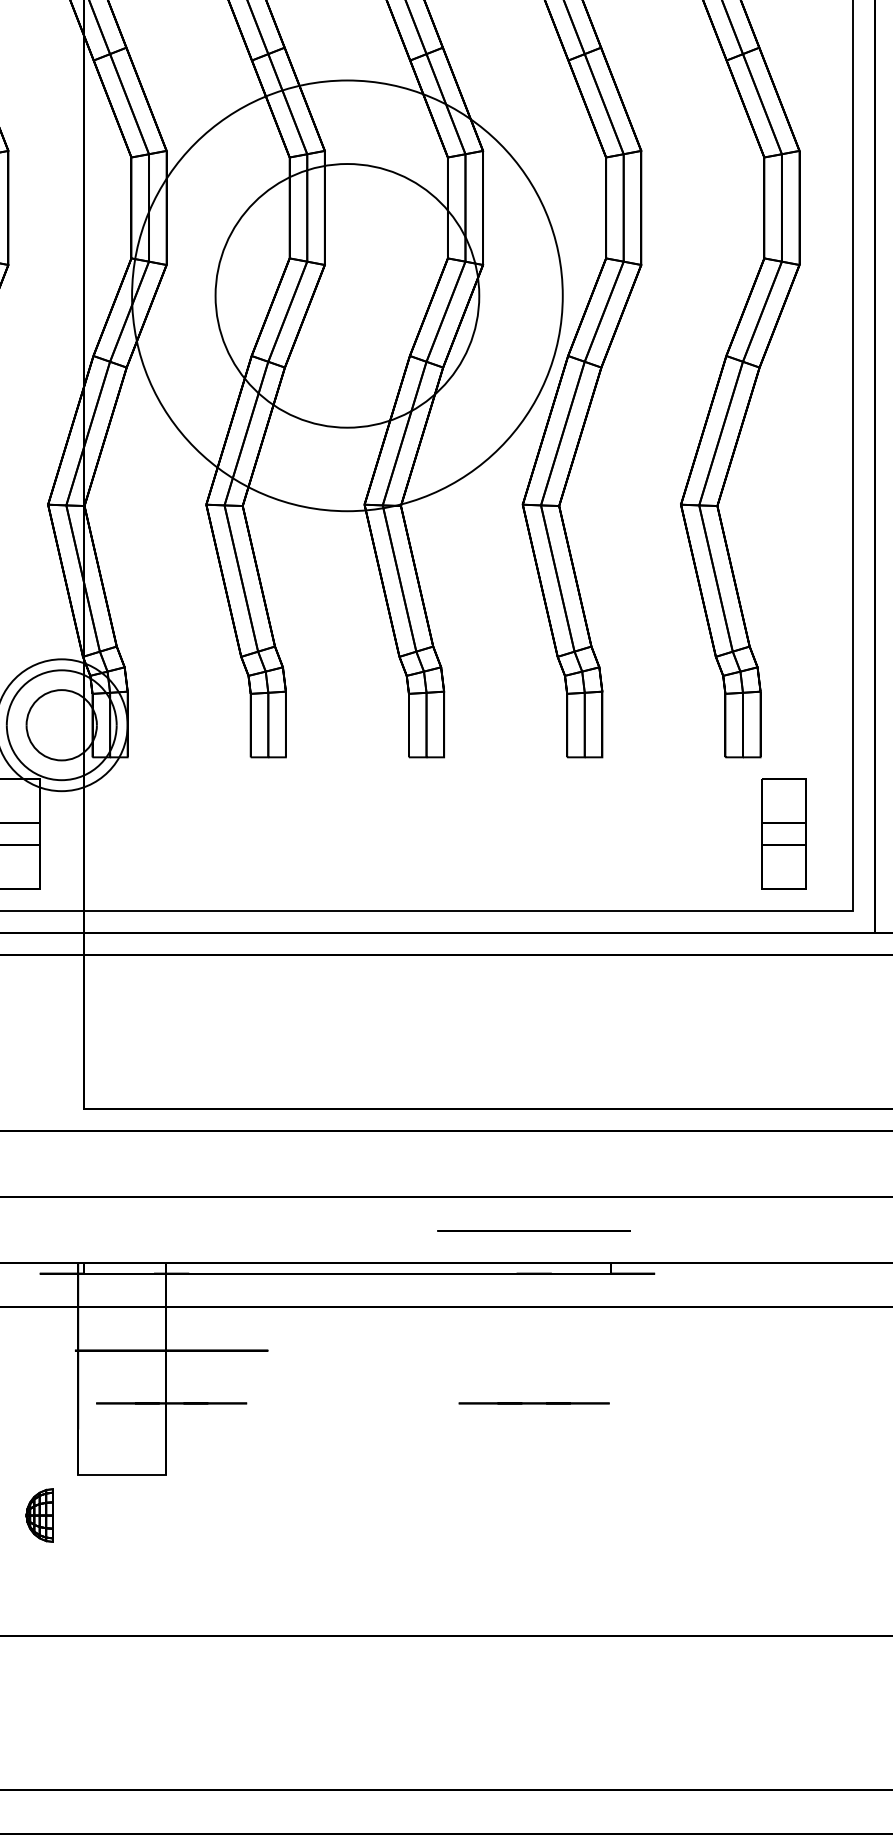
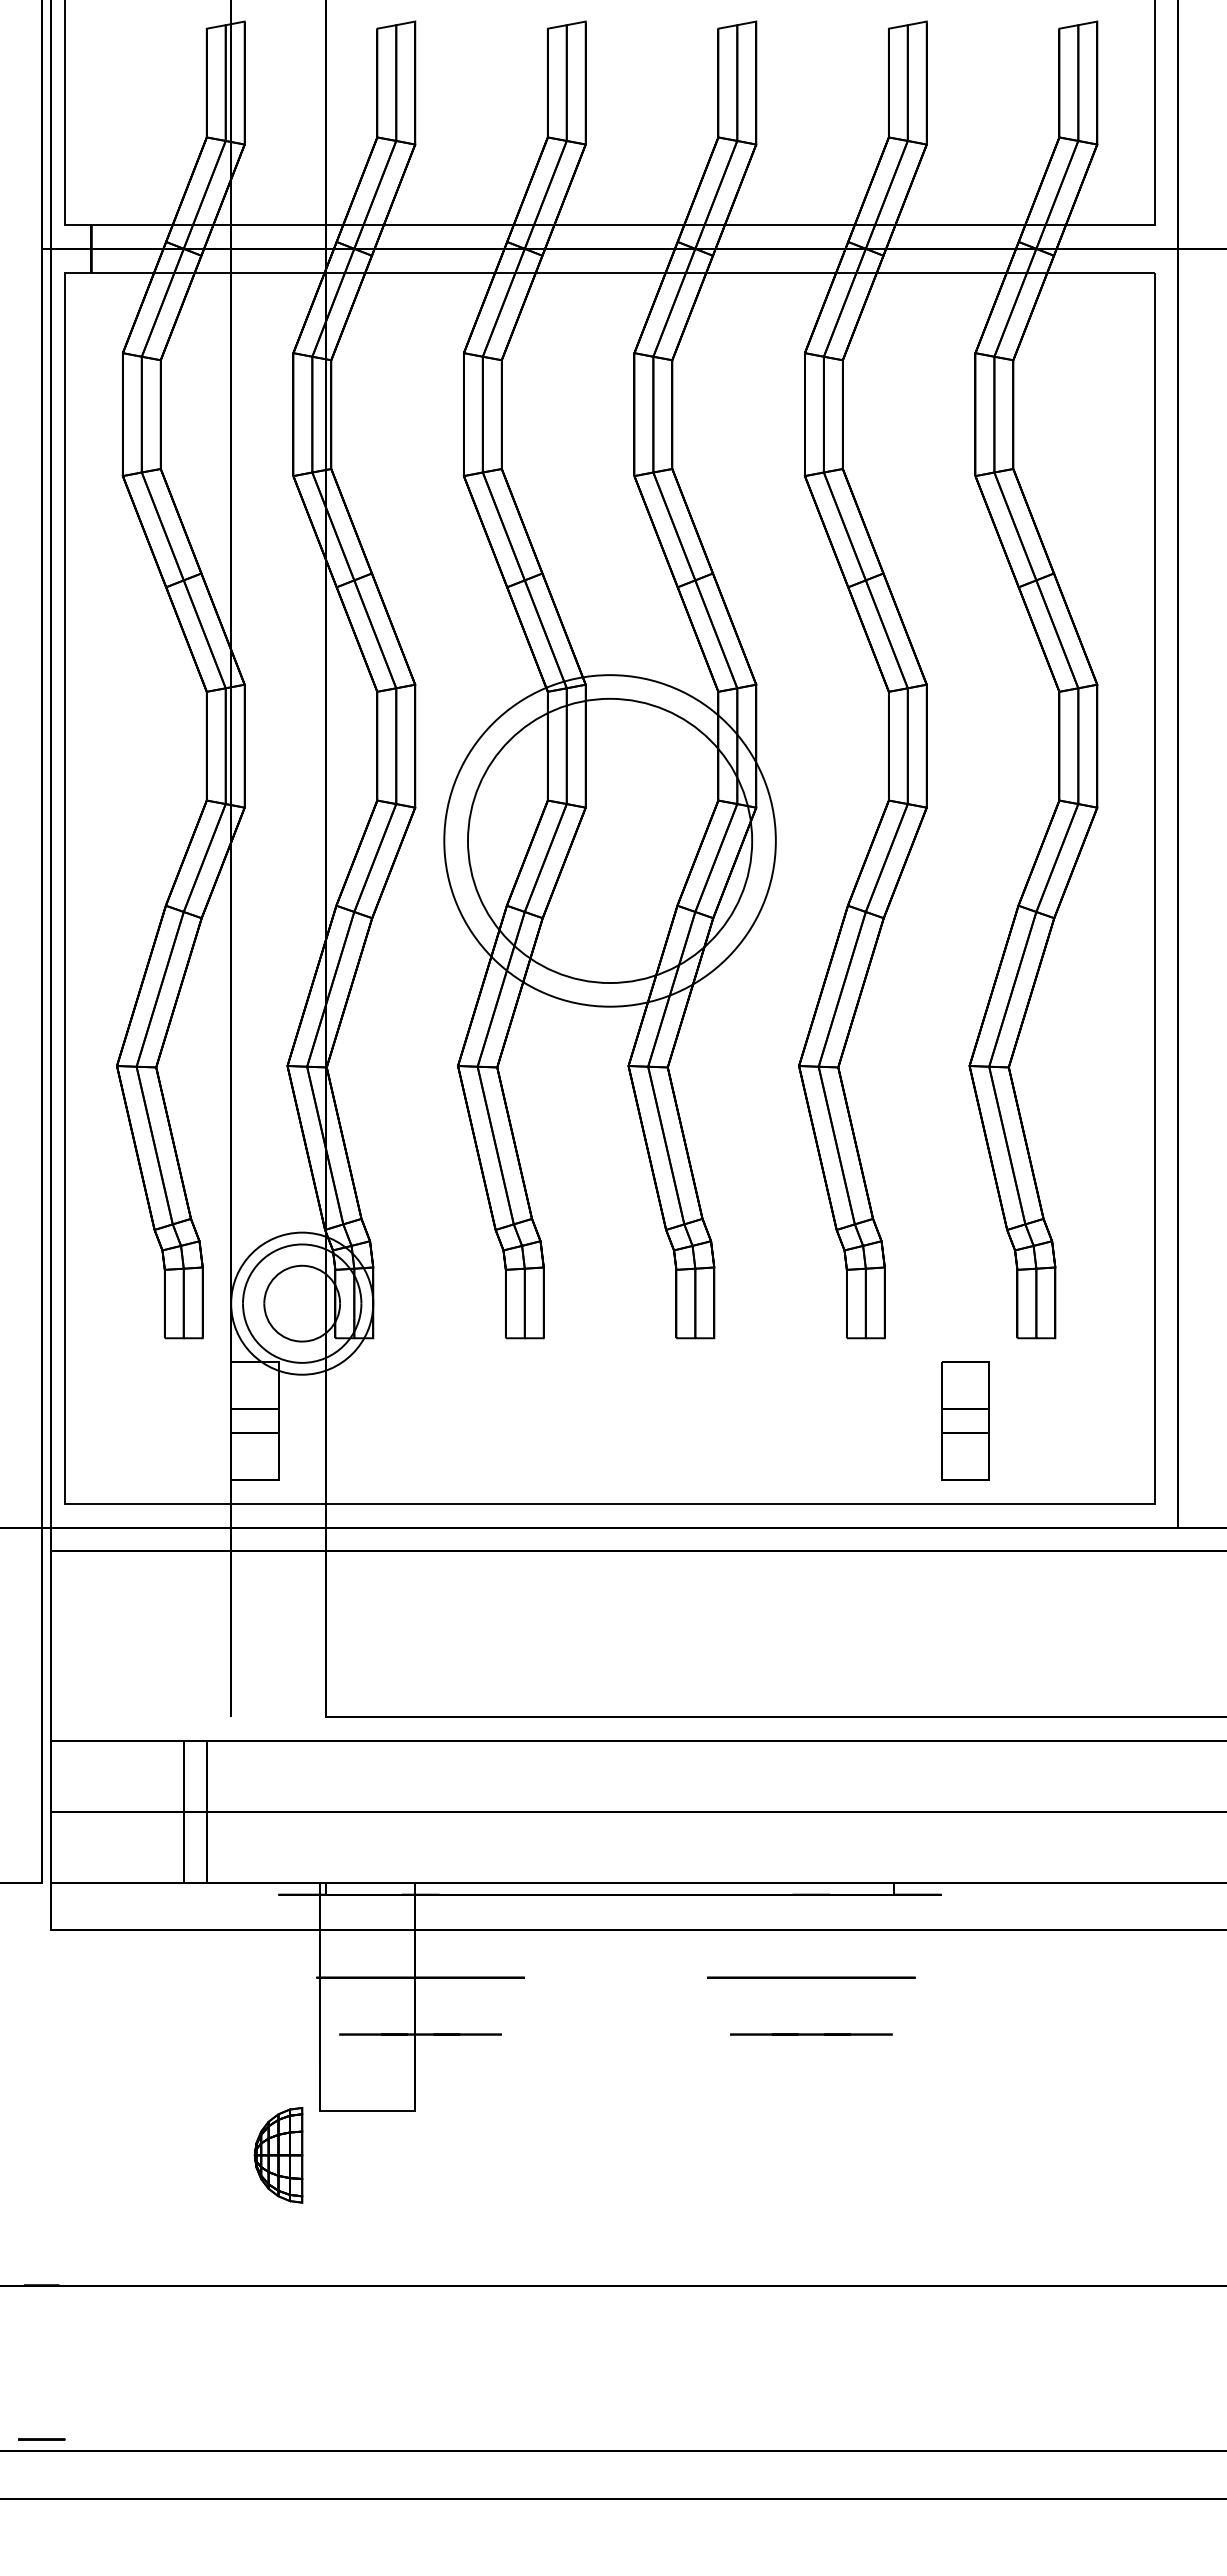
circle: (346, 295) -> (609, 840), size x0.71
part: (783, 833) -> (965, 1420), moved
circle: (534, 1230) -> (811, 1977), moved
part: (39, 1515) -> (278, 2155), size x1.67

